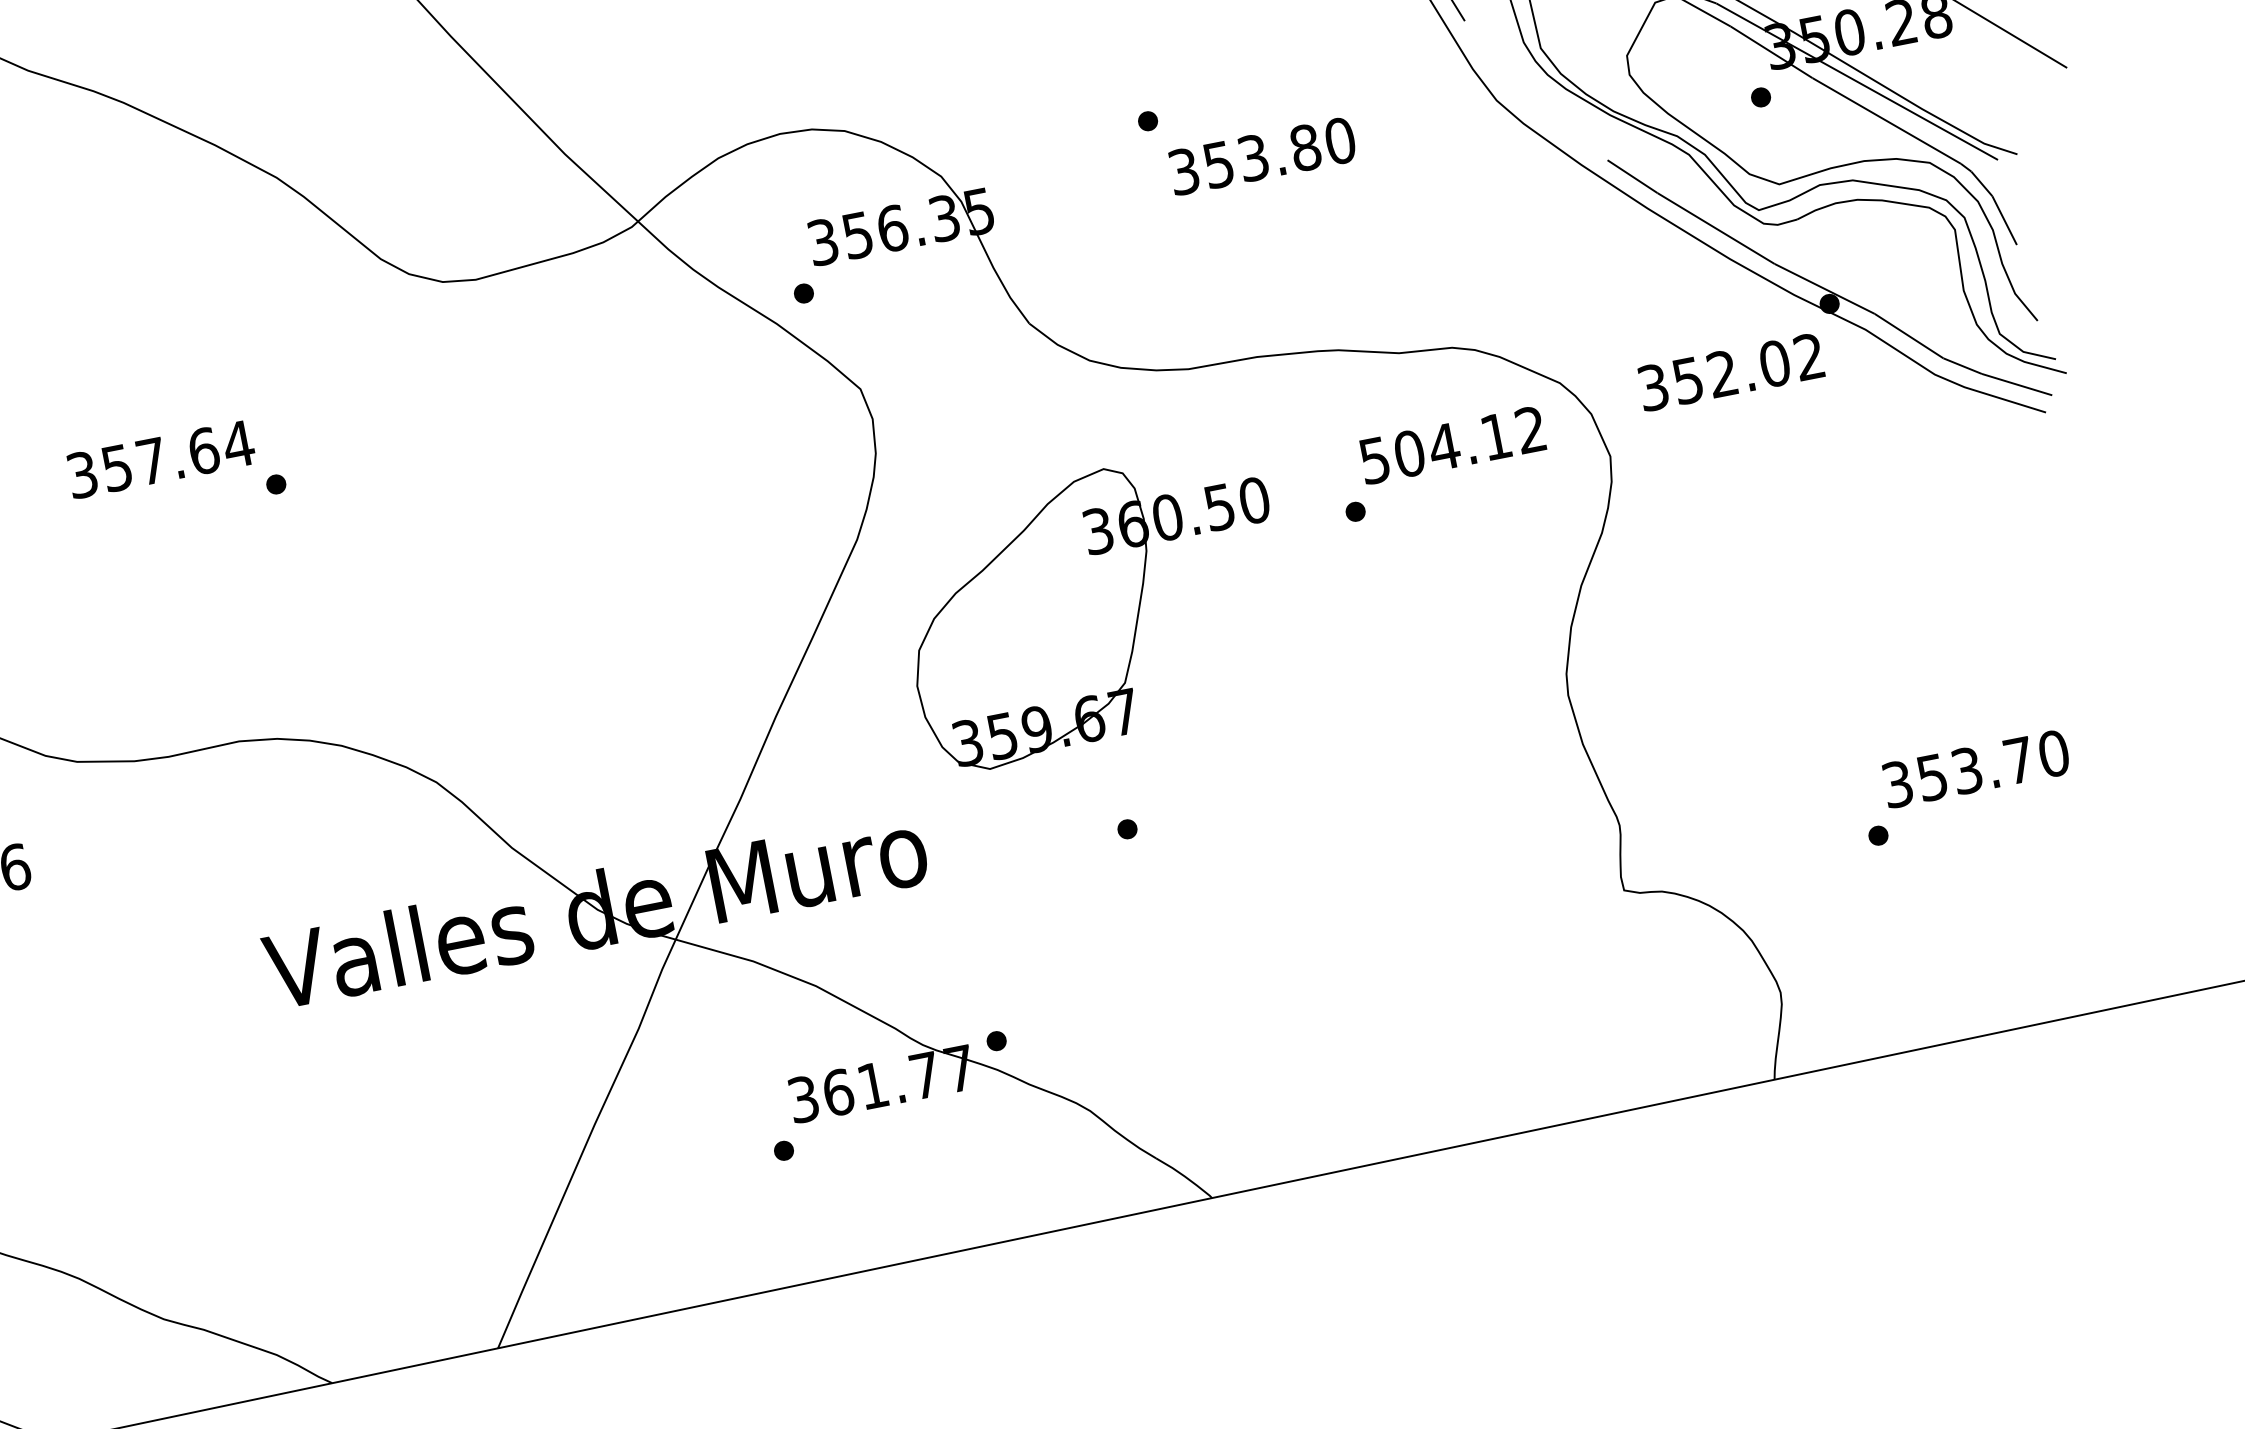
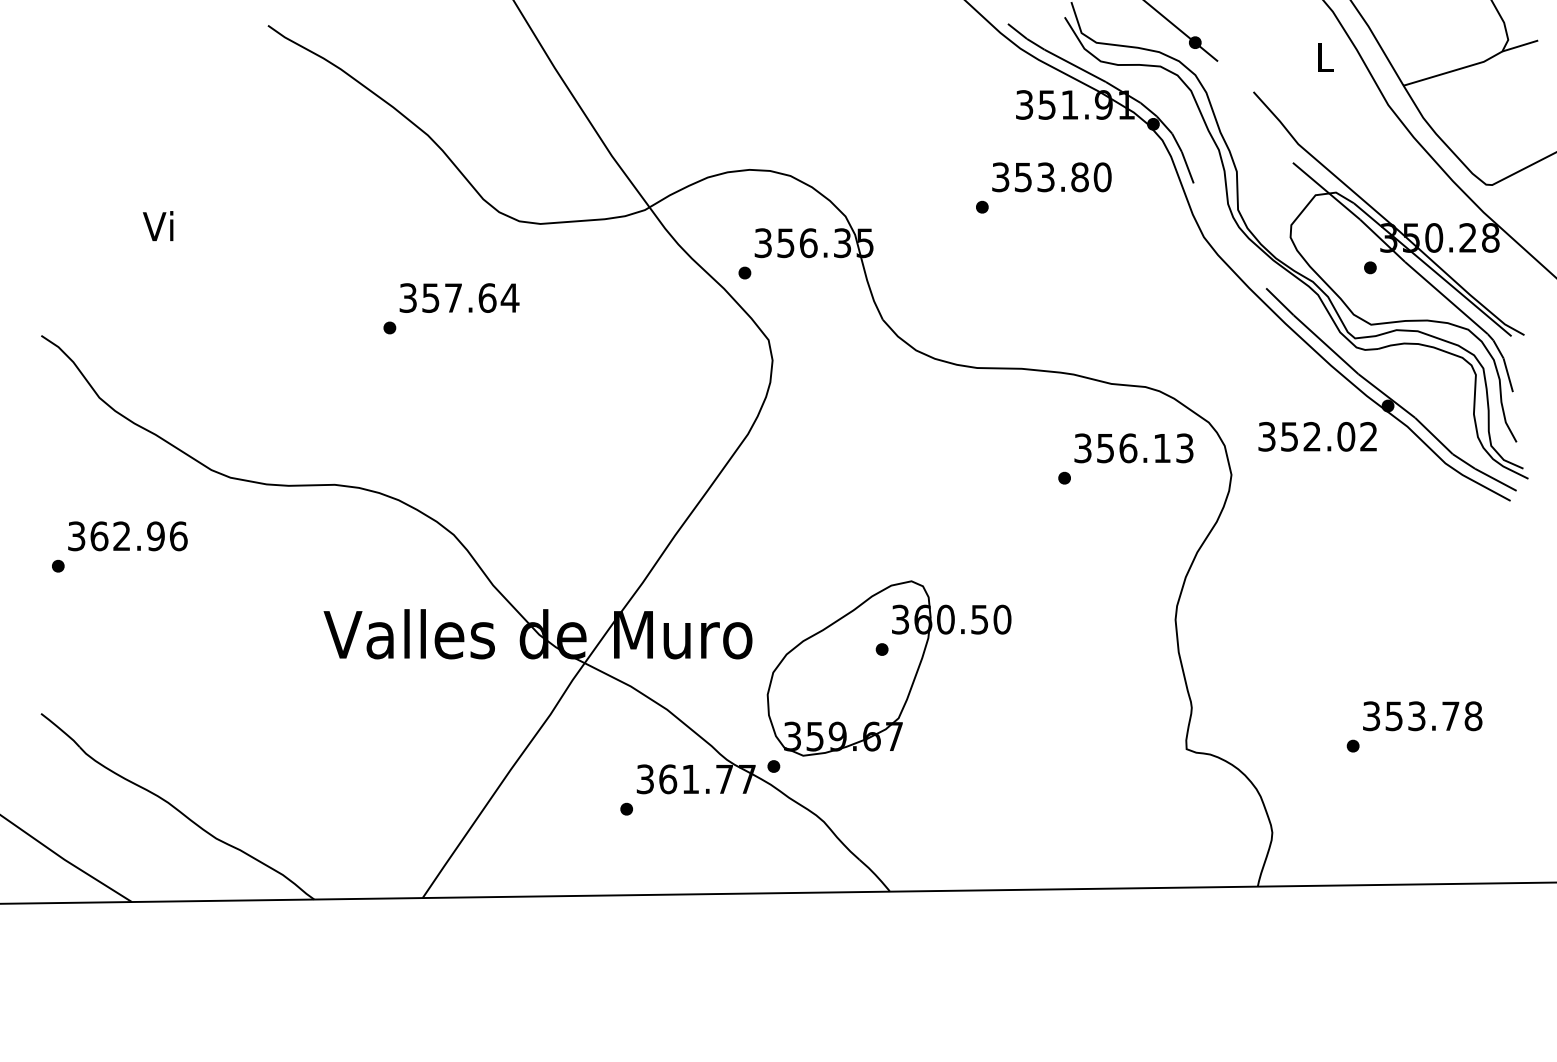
text: (1261, 156) -> (1051, 177), moved
text: (1453, 445) -> (1134, 448), 504.12 -> 356.13
text: (160, 458) -> (459, 297), moved
part: (1094, 609) -> (888, 668), moved
text: (2053, 752) -> (1473, 715), 353.70 -> 353.78

